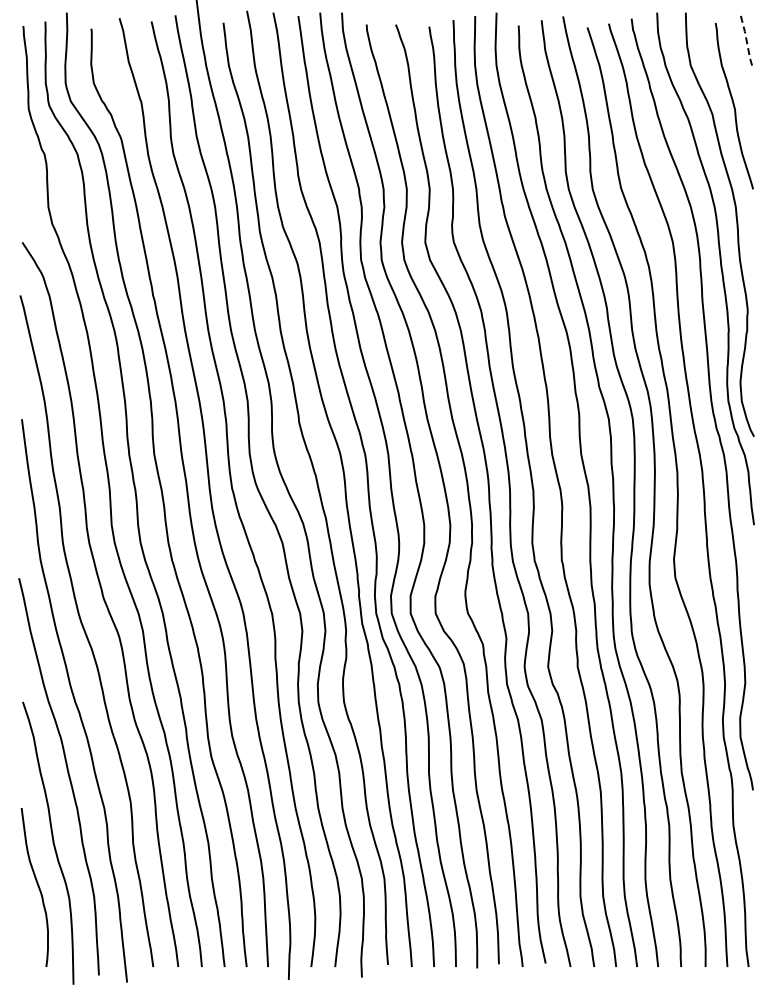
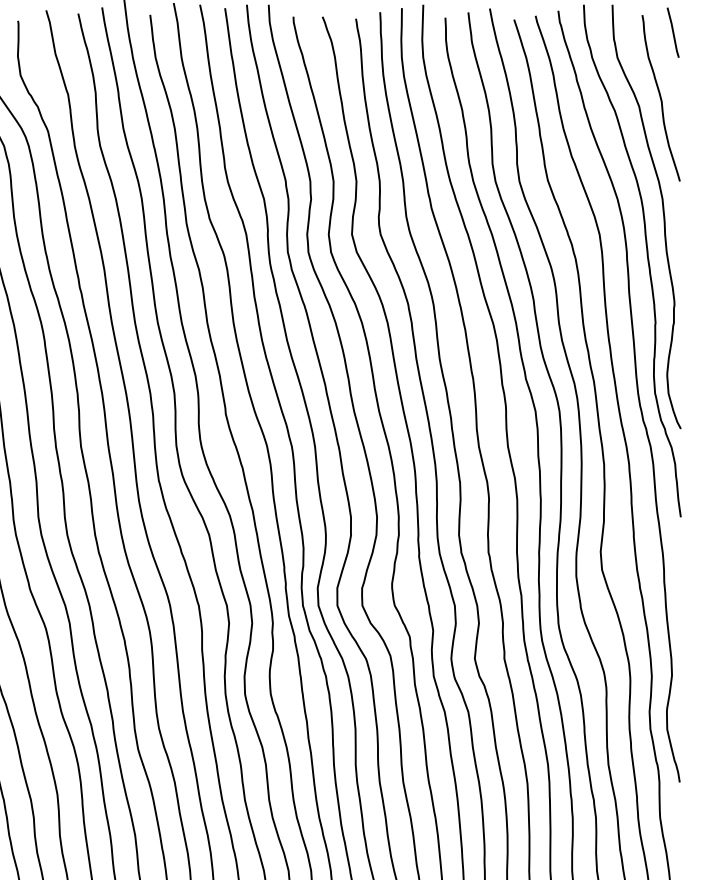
line: (746, 40) -> (673, 32), dashed -> solid

